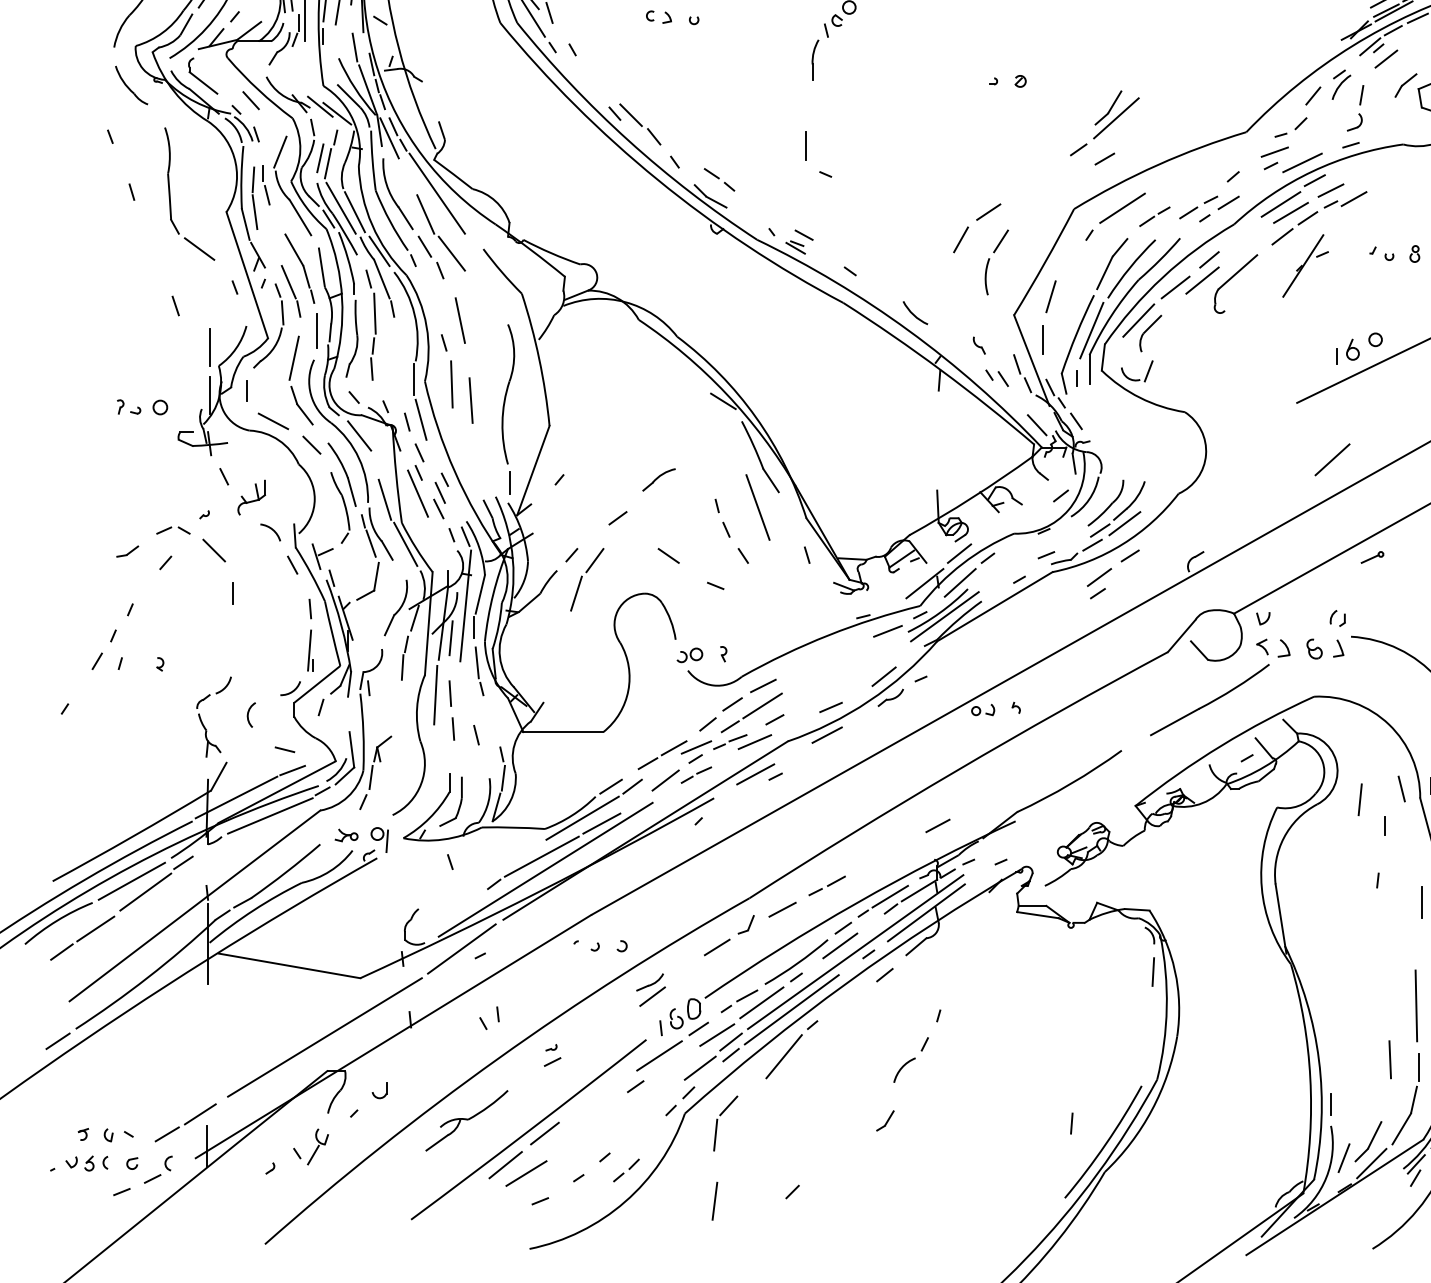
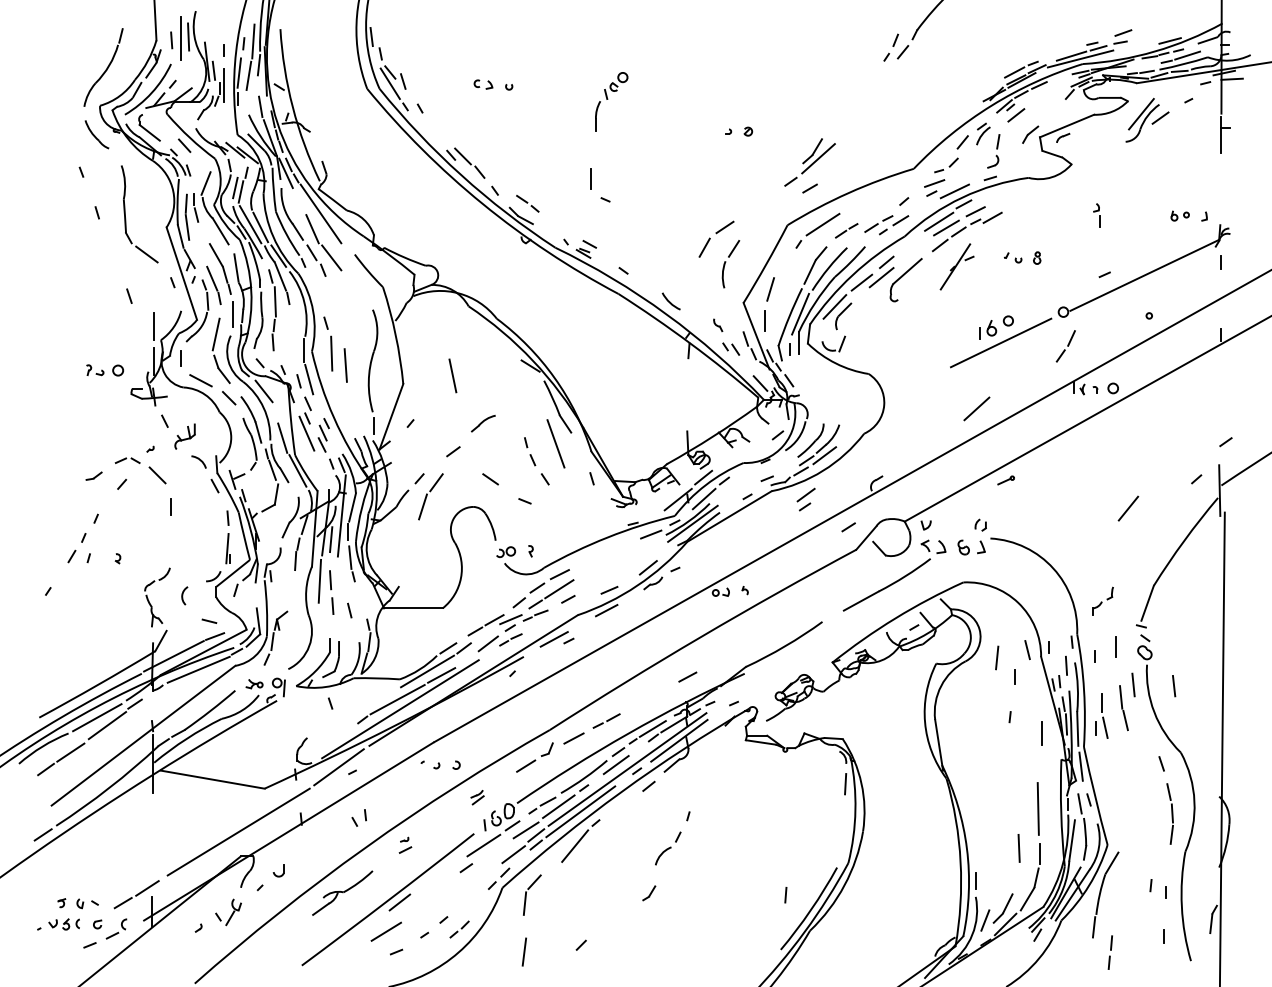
line: (459, 320) -> (452, 375), moved
line: (1129, 556) -> (848, 527), moved
line: (754, 741) -> (553, 615), removed
part: (650, 990) -> (477, 797), size x0.6
line: (506, 1164) -> (371, 925), removed

